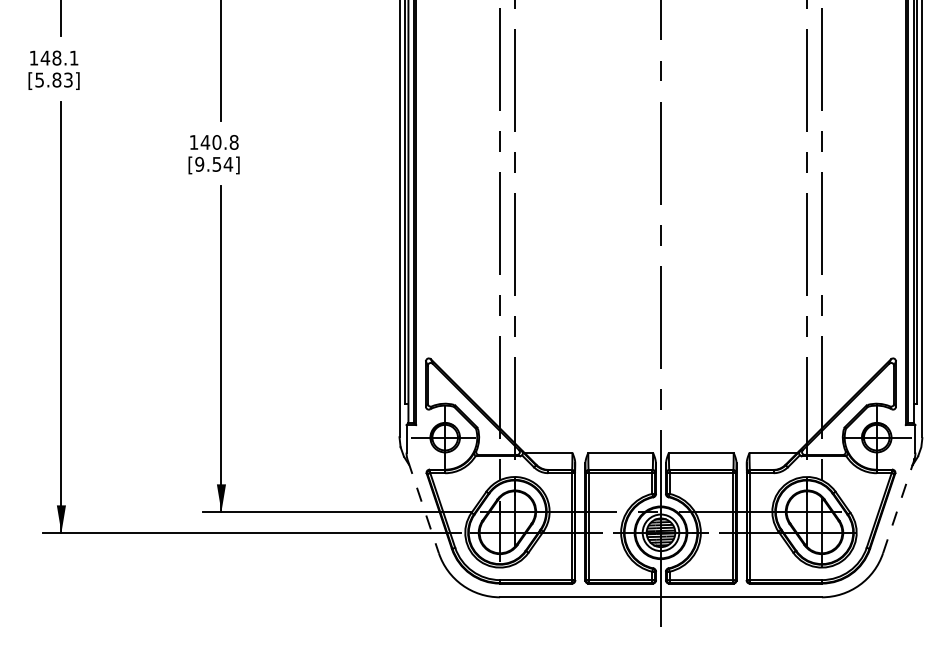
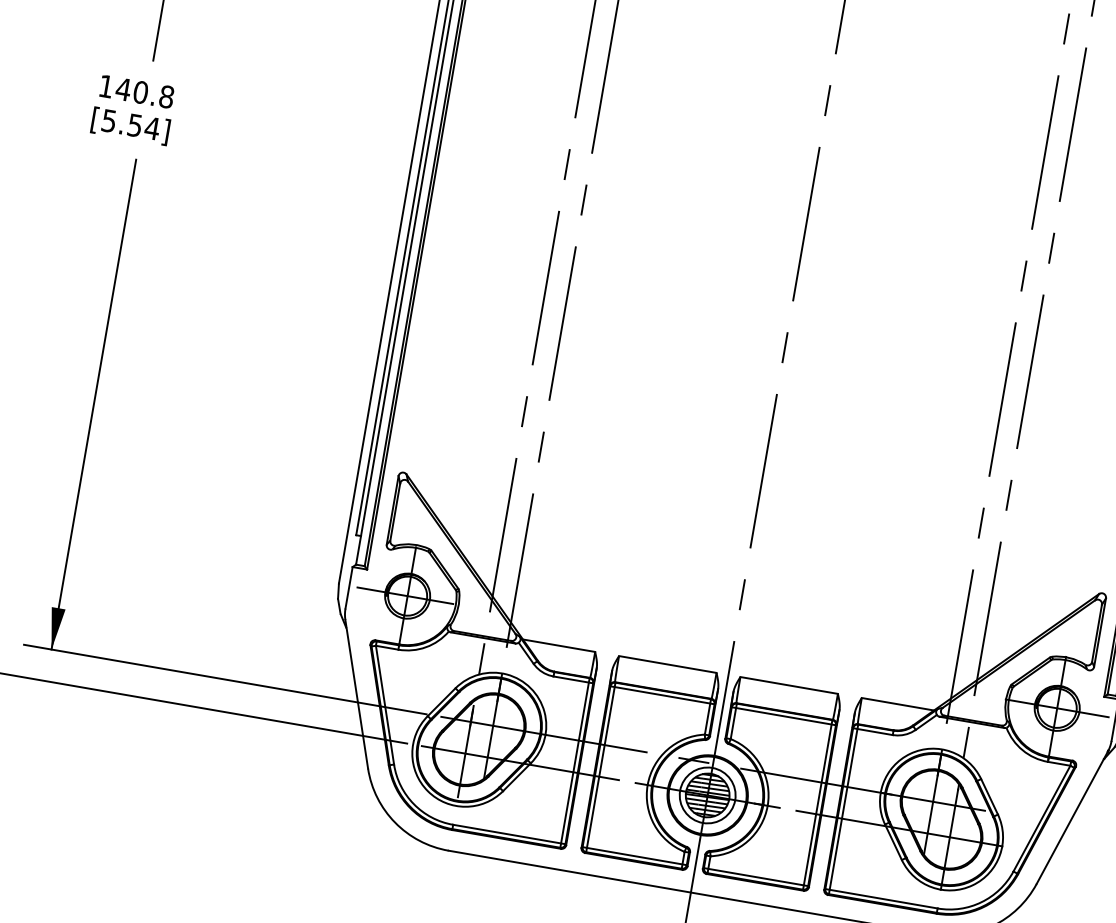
text: (199, 163) -> (109, 119), [9.54] -> [5.54]
line: (898, 506) -> (1072, 817), dashed -> solid
line: (423, 507) -> (356, 695), dashed -> solid

